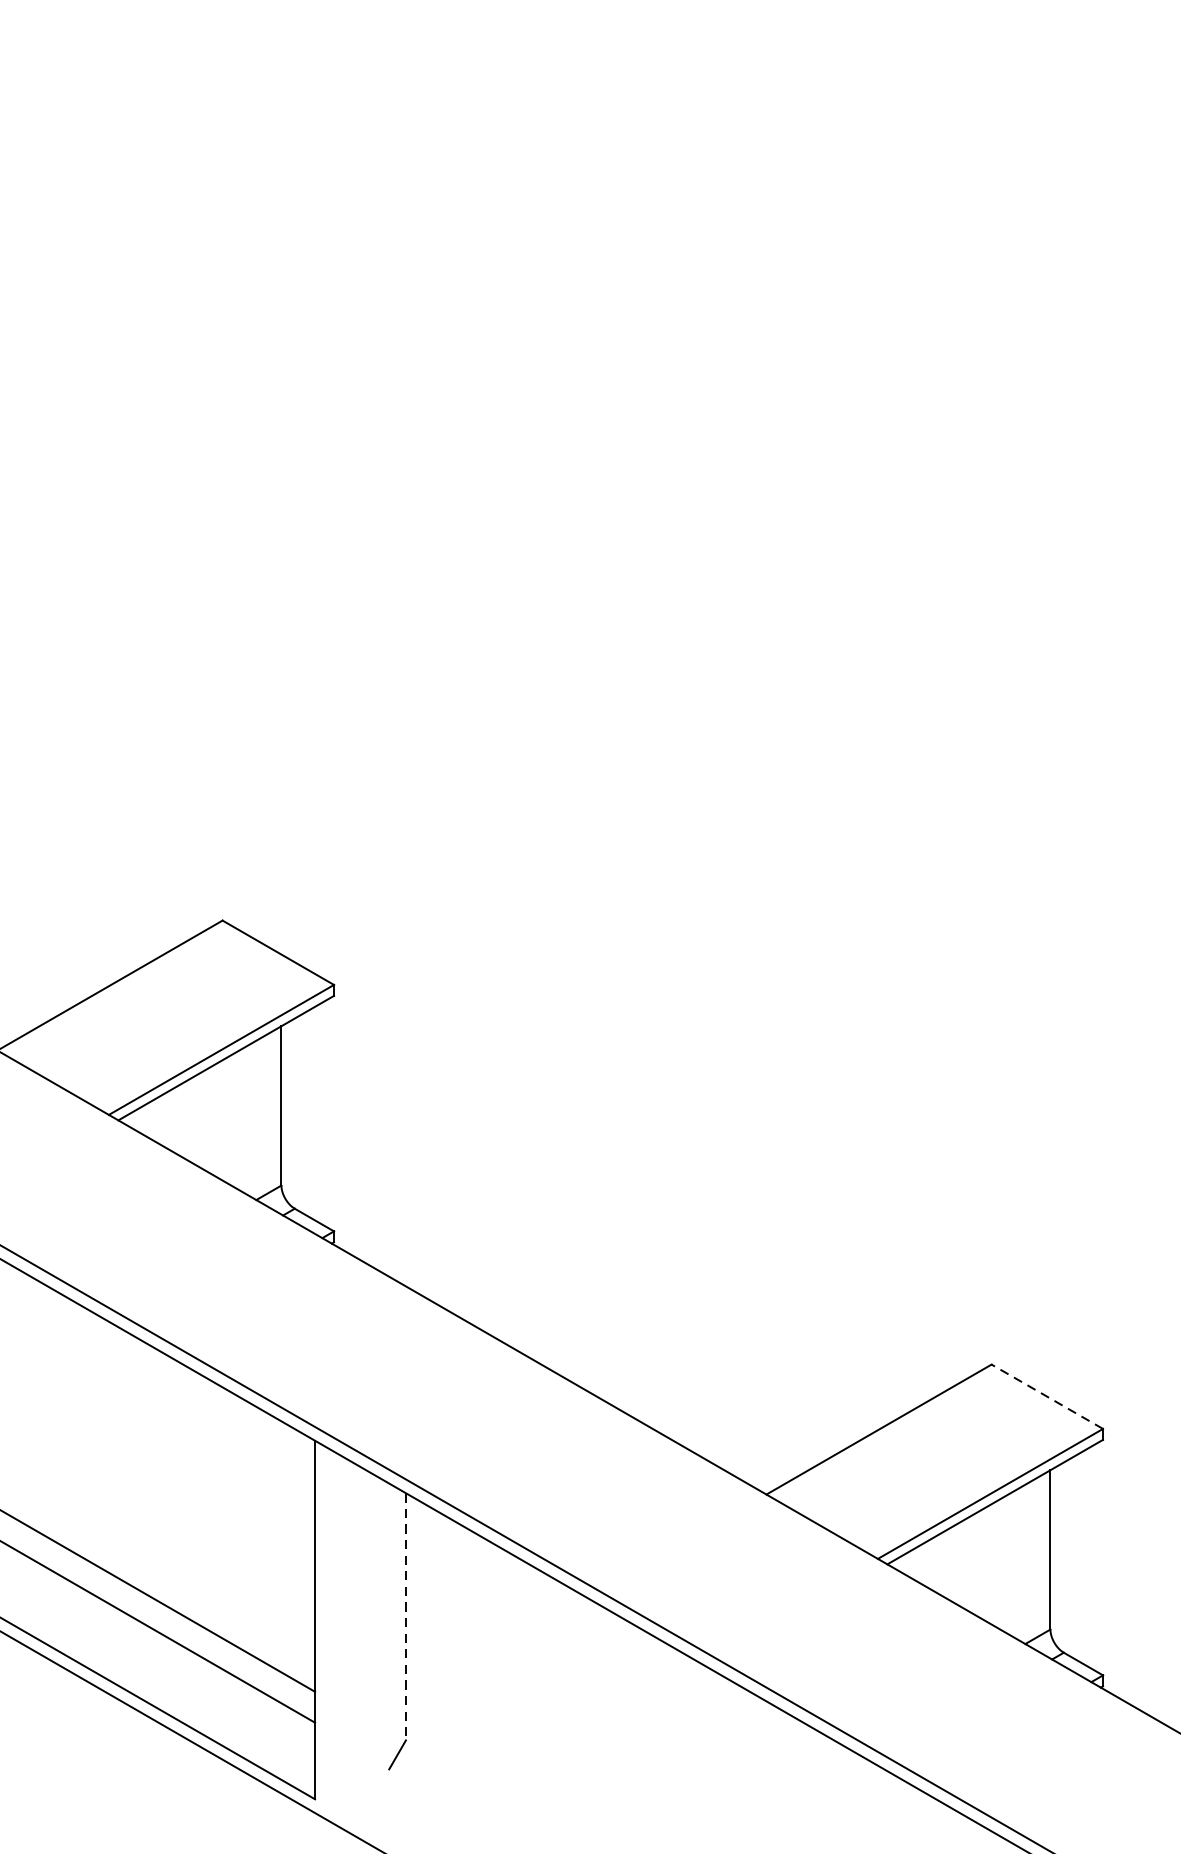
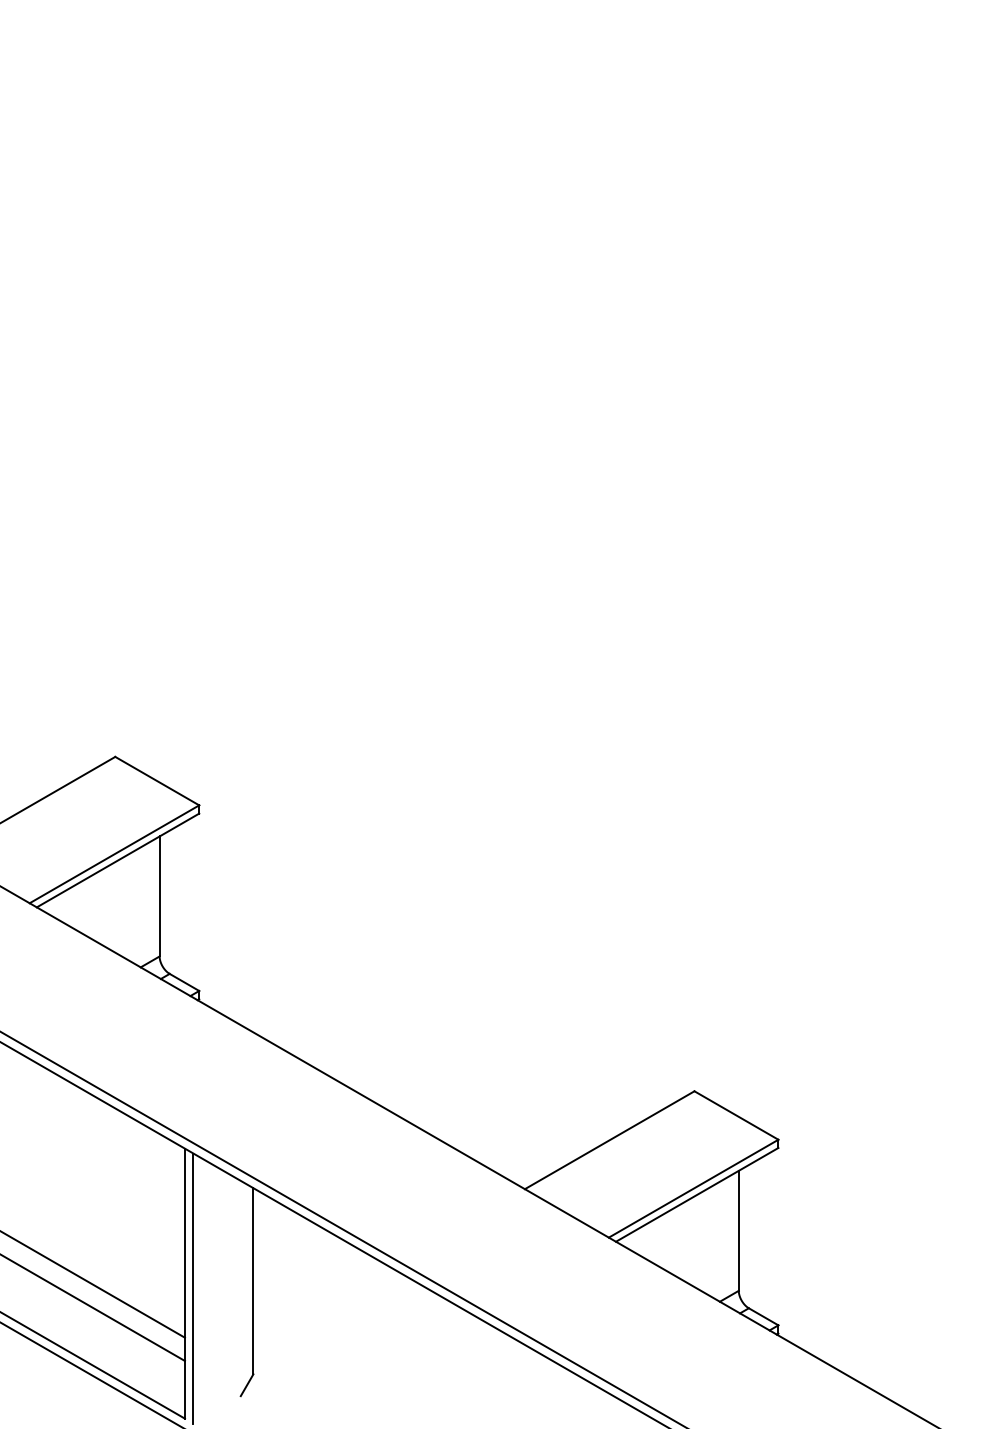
line: (1047, 1396) -> (736, 1115), dashed -> solid
line: (406, 1617) -> (253, 1281), dashed -> solid
line: (326, 1626) -> (193, 1288), added

